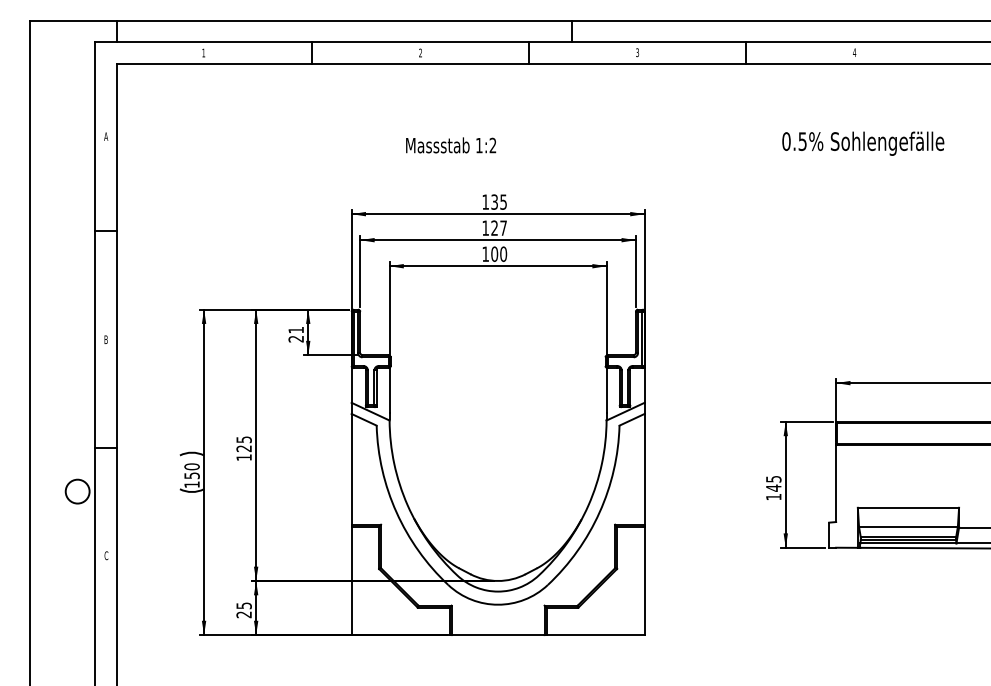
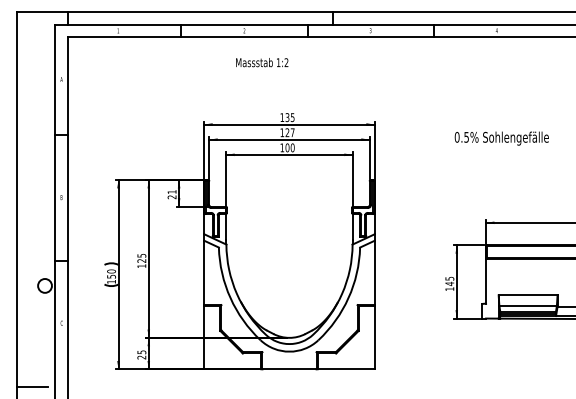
text: (862, 143) -> (501, 138), moved
text: (451, 145) -> (262, 62), moved
line: (56, 664) -> (32, 386), added

